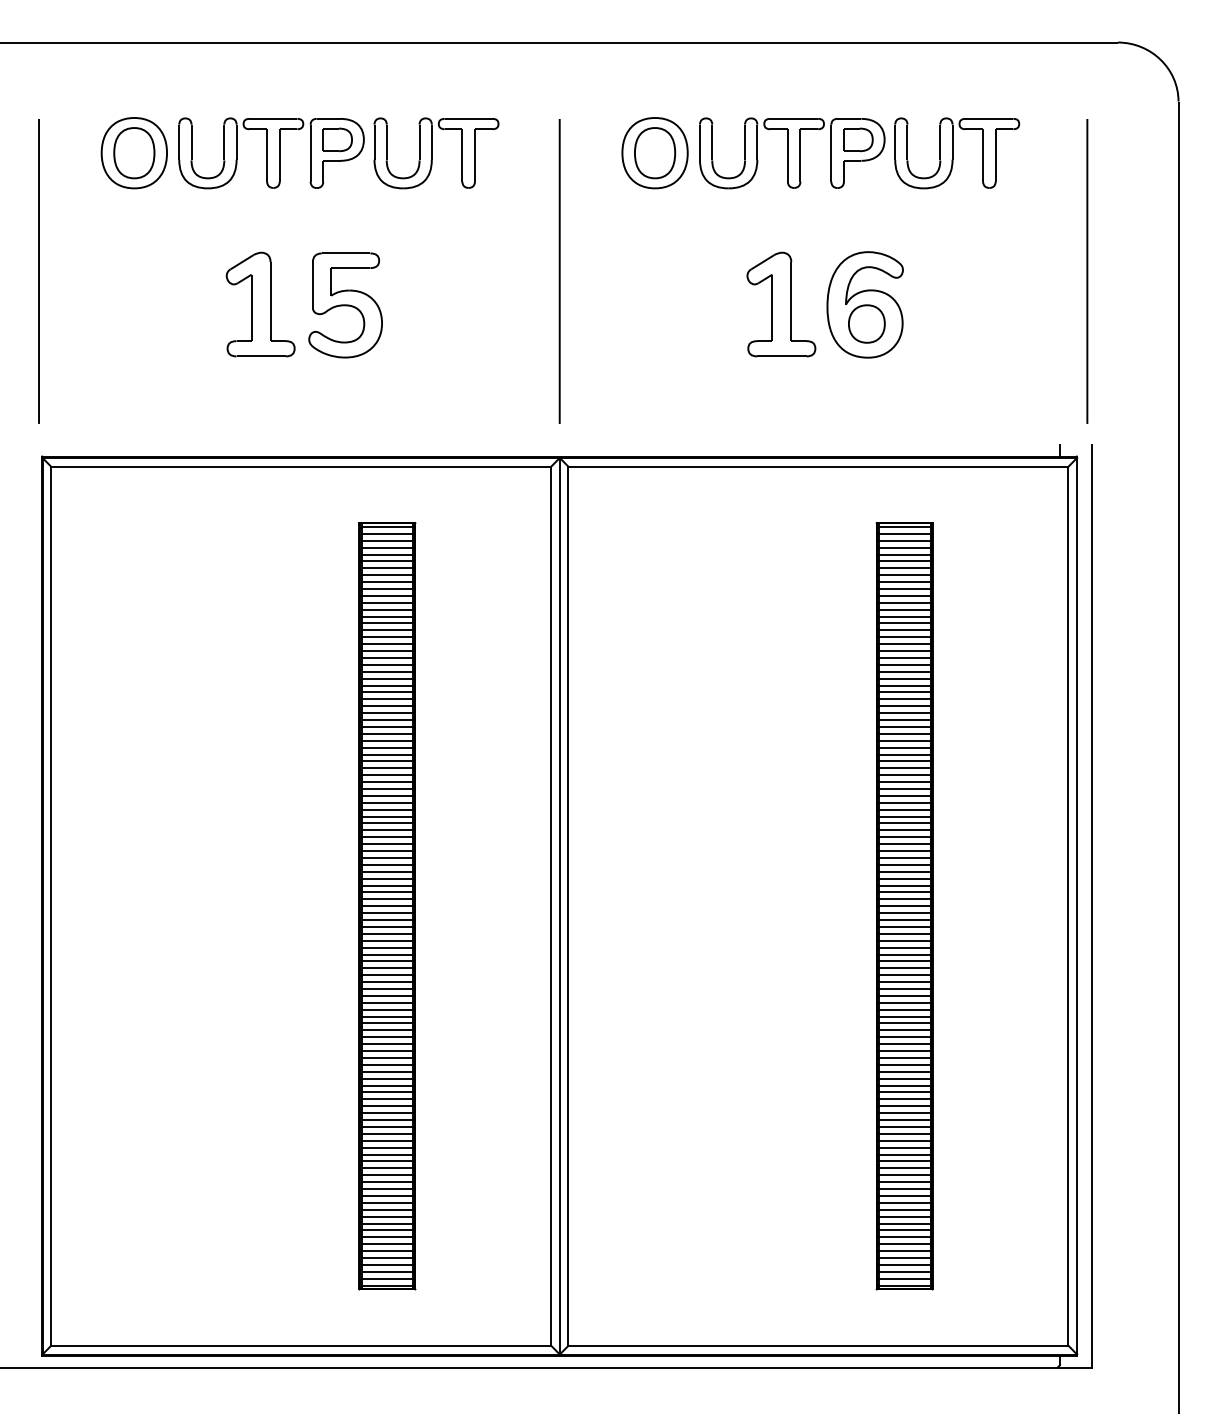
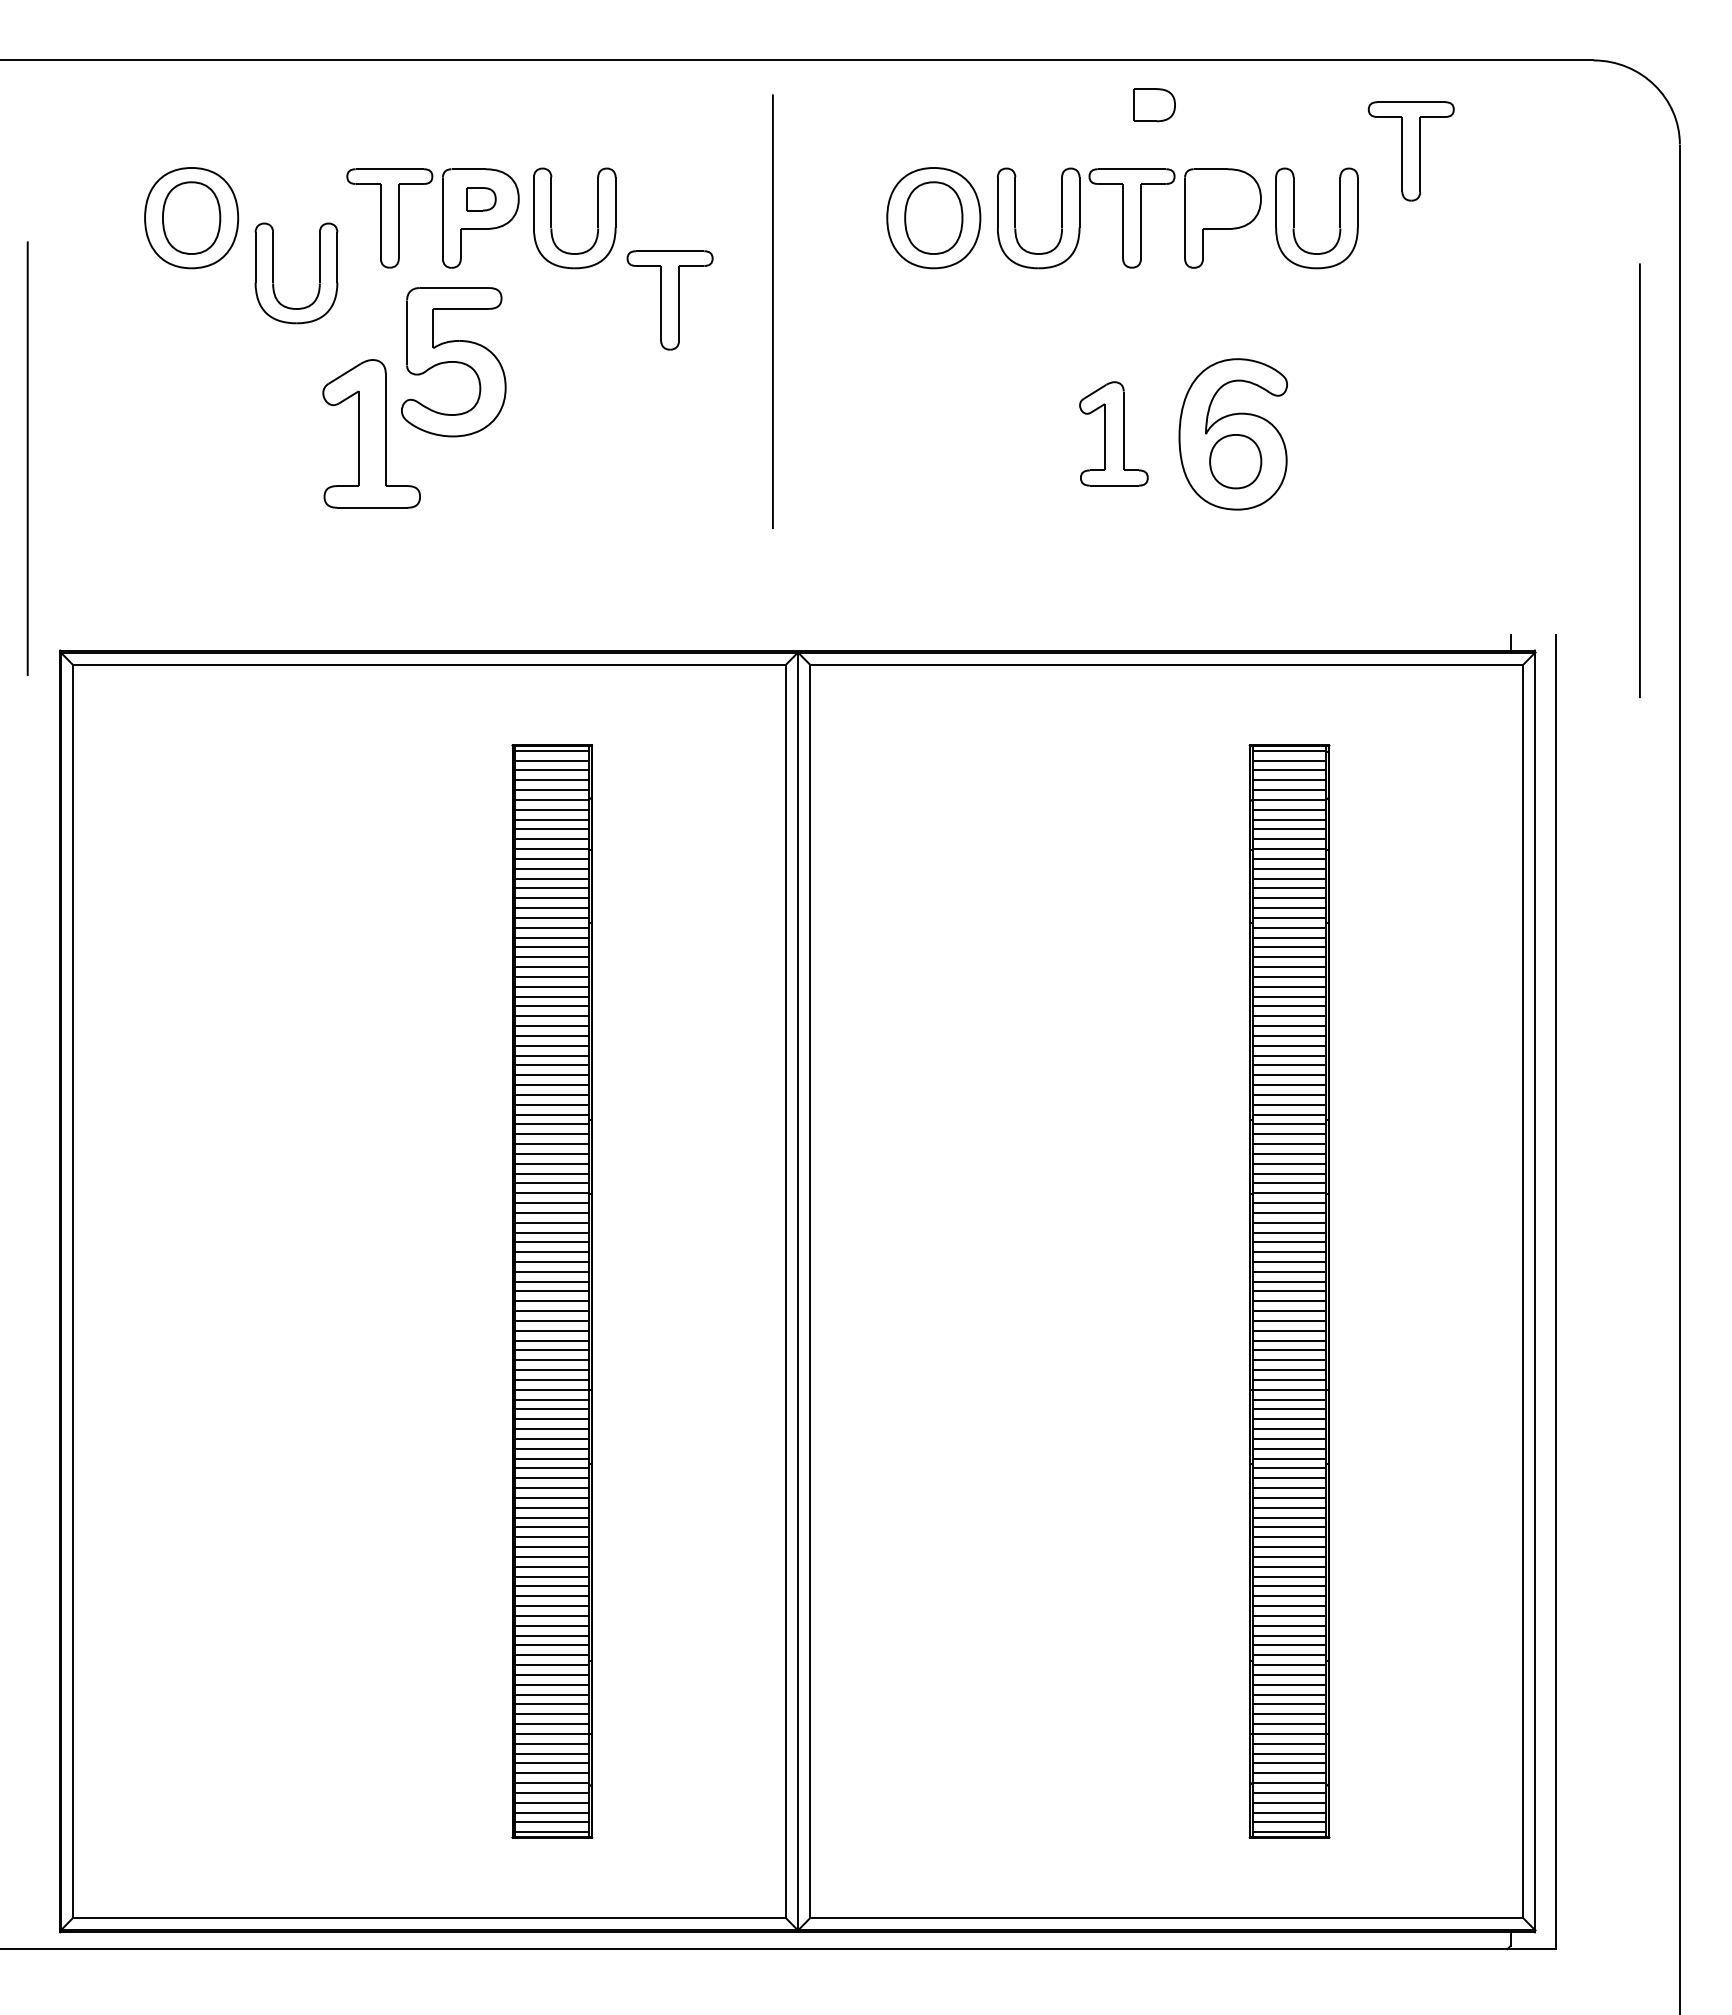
part: (337, 140) -> (481, 199), size x0.7
part: (858, 140) -> (1154, 105), moved
part: (191, 153) -> (273, 273), moved
part: (468, 153) -> (669, 300), moved
part: (988, 153) -> (1410, 151), moved
line: (38, 271) -> (27, 458), moved
line: (559, 271) -> (772, 311), moved
line: (1087, 271) -> (1639, 480), moved
part: (781, 304) -> (1113, 433), size x0.7
part: (345, 305) -> (453, 362), moved

